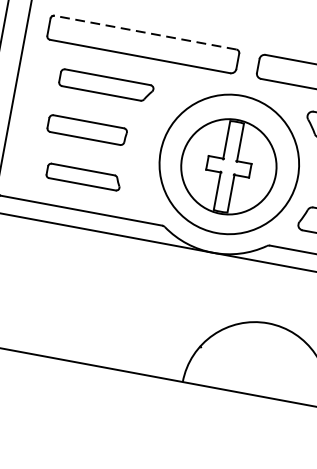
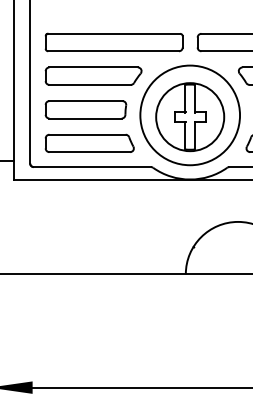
line: (144, 32) -> (113, 33), dashed -> solid
part: (106, 84) -> (93, 75), size x1.43
part: (86, 129) -> (85, 109), size x1.43
part: (83, 176) -> (89, 142), size x1.67

